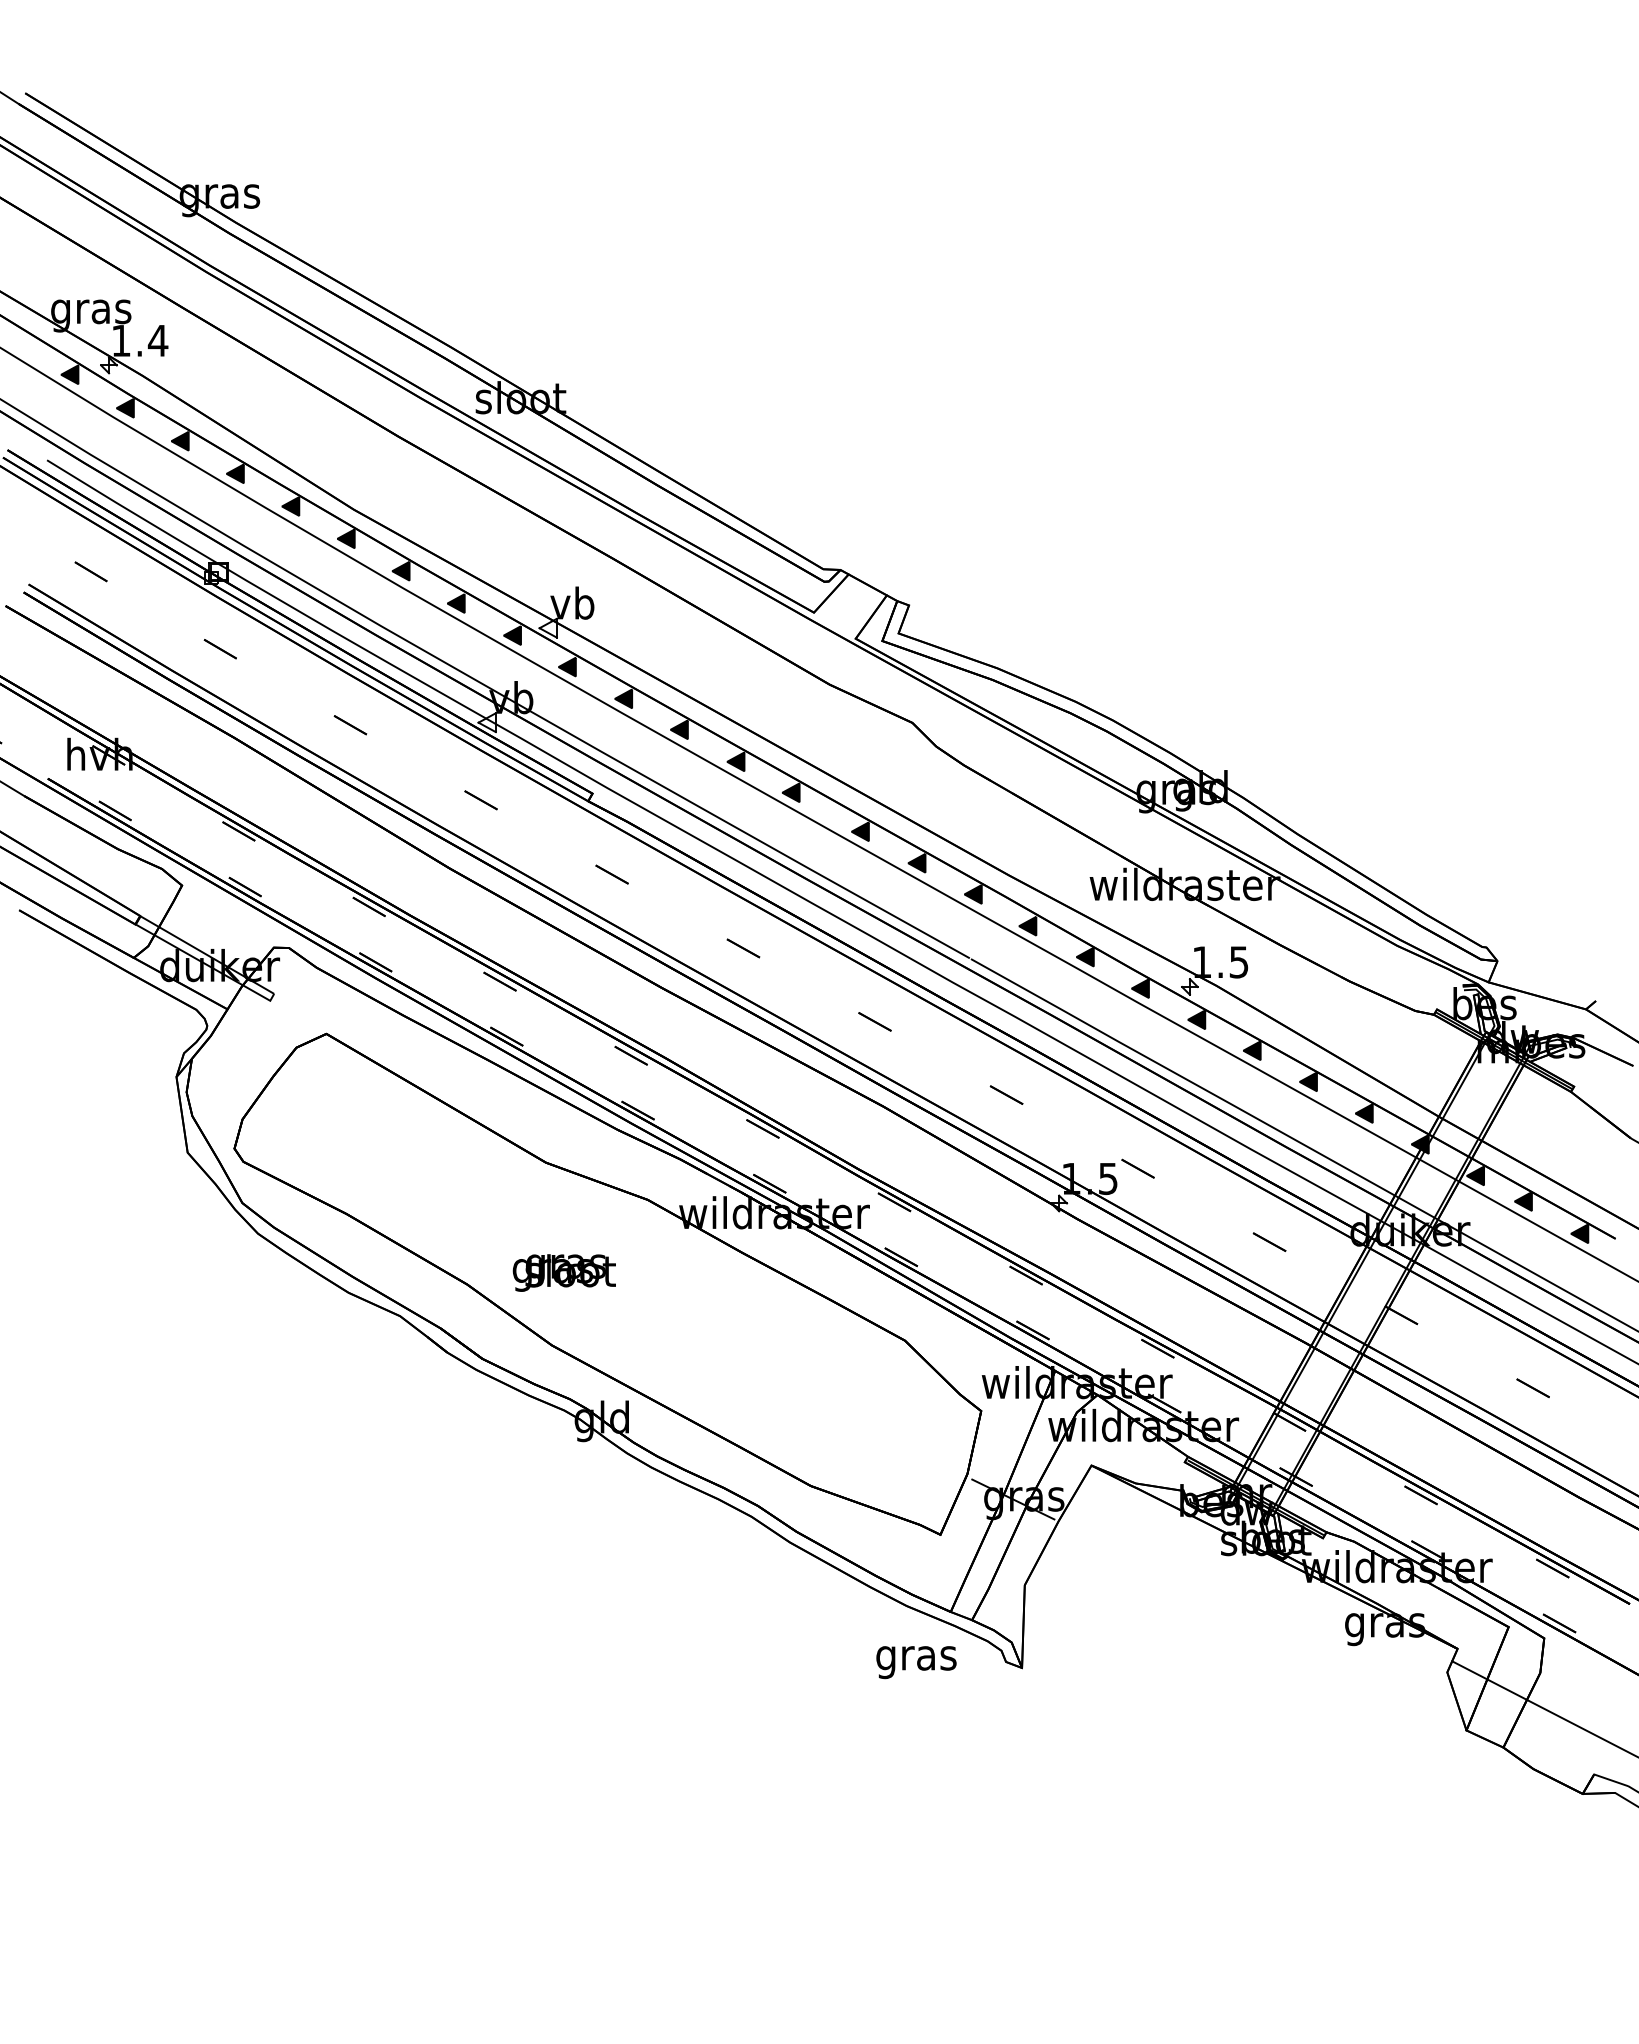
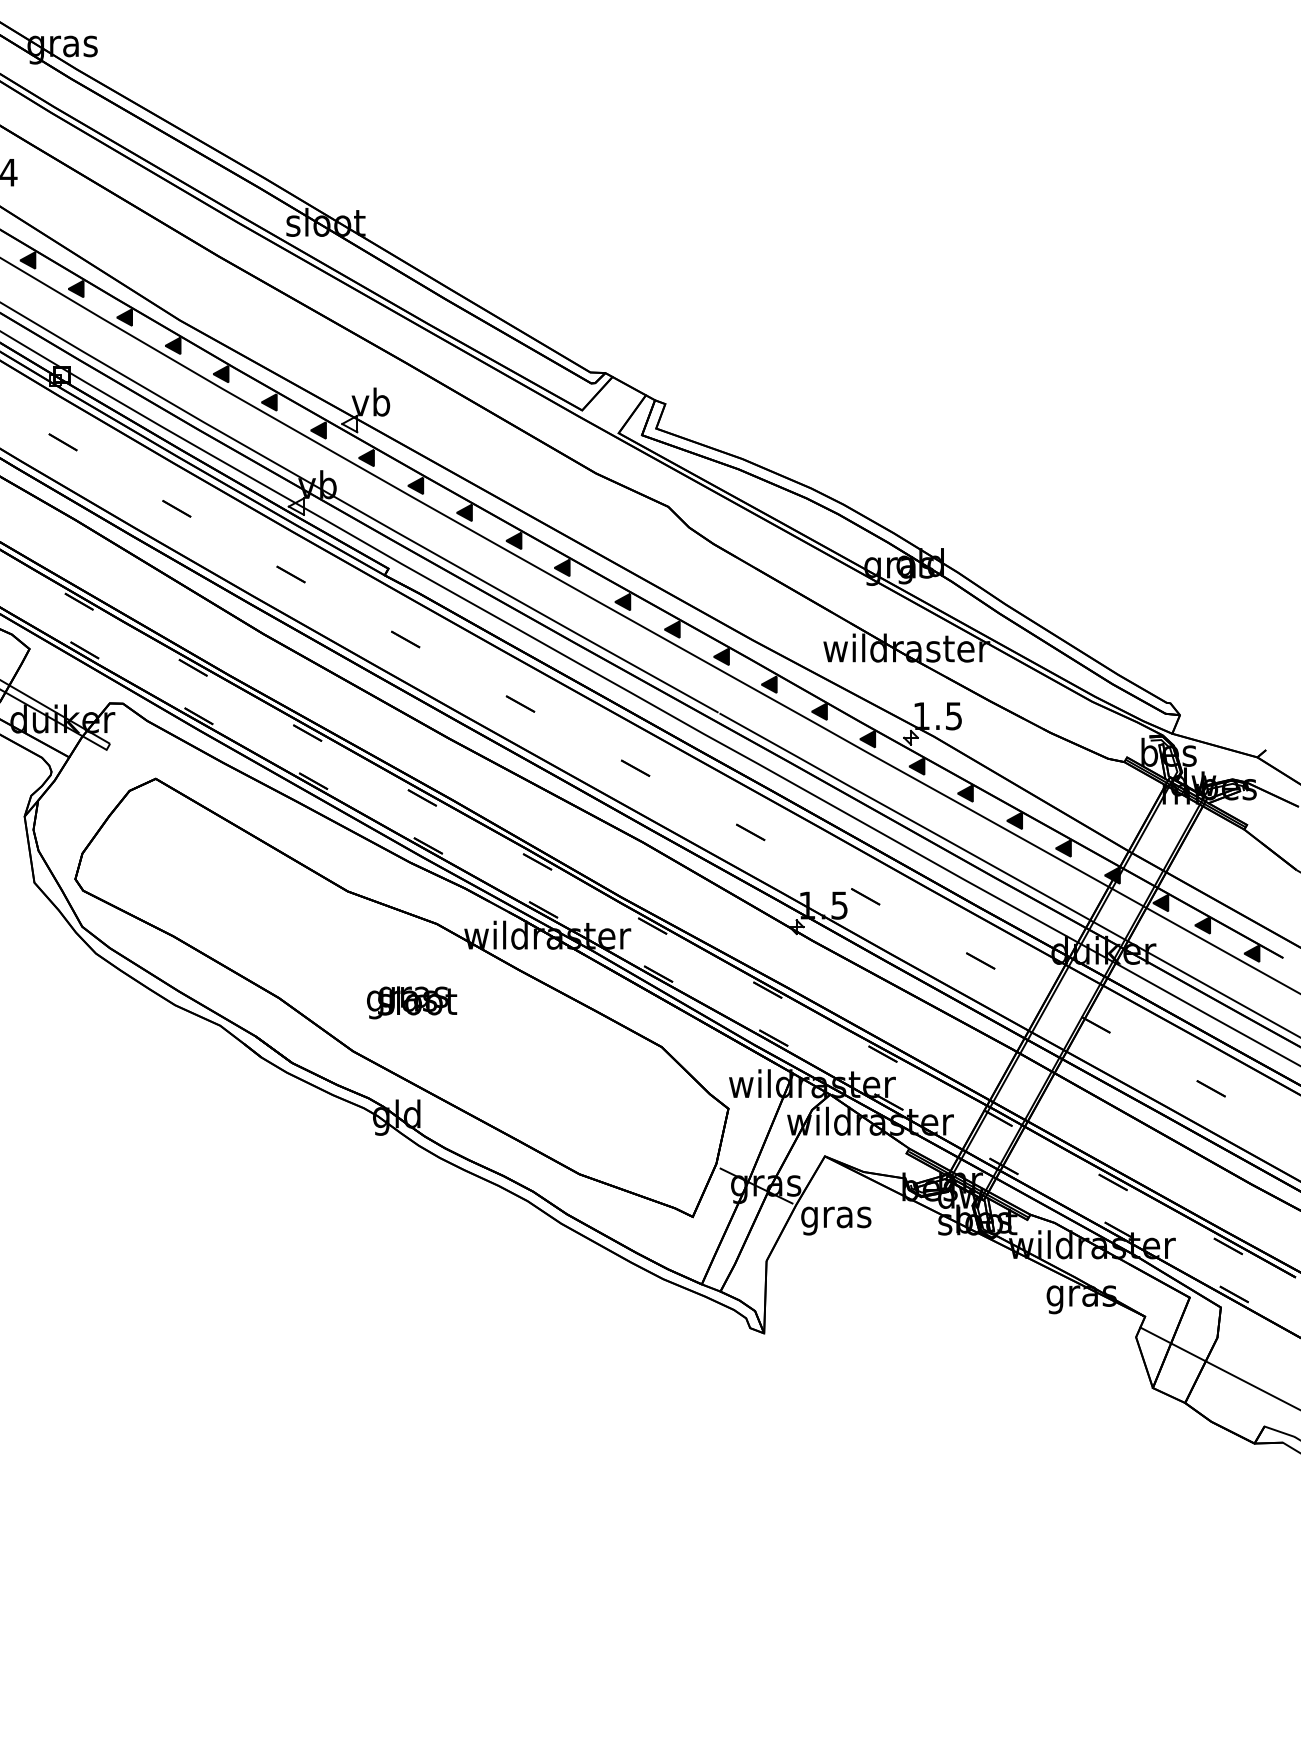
text: (563, 1272) -> (411, 1002), moved
text: (916, 1662) -> (836, 1221), moved

